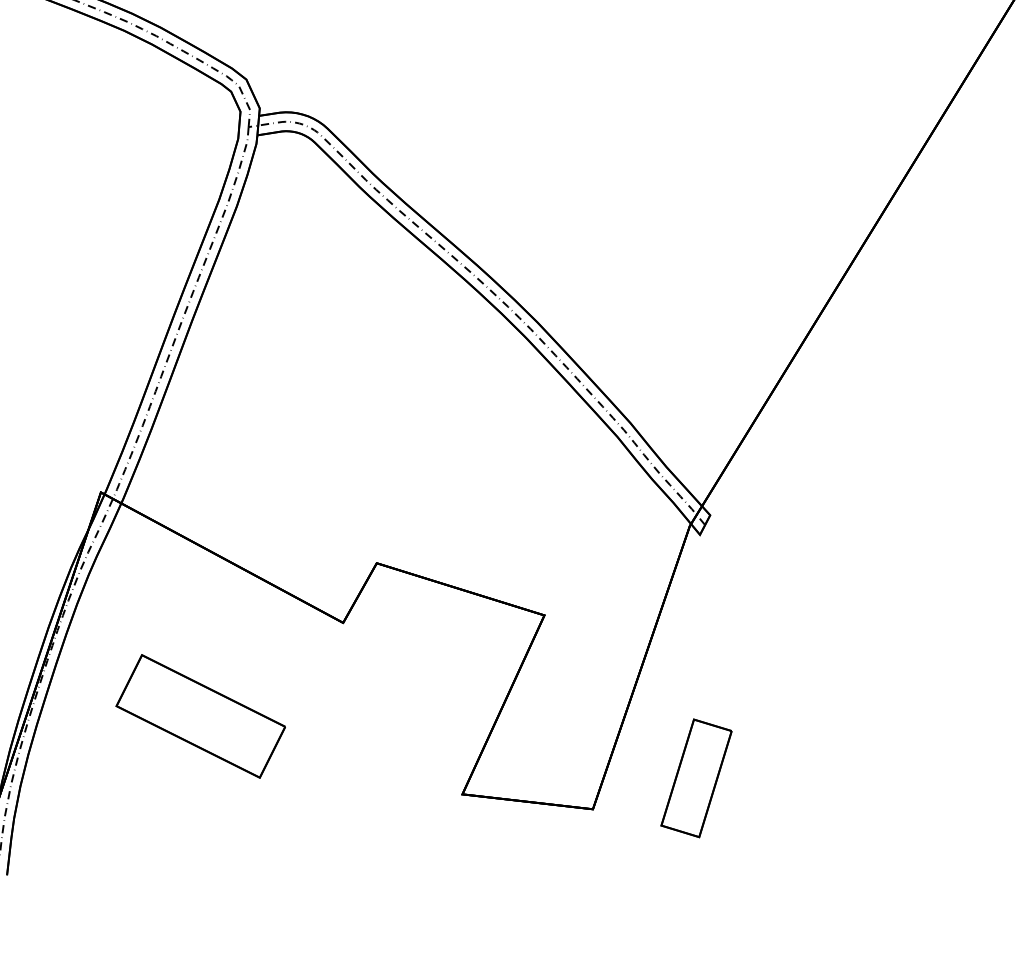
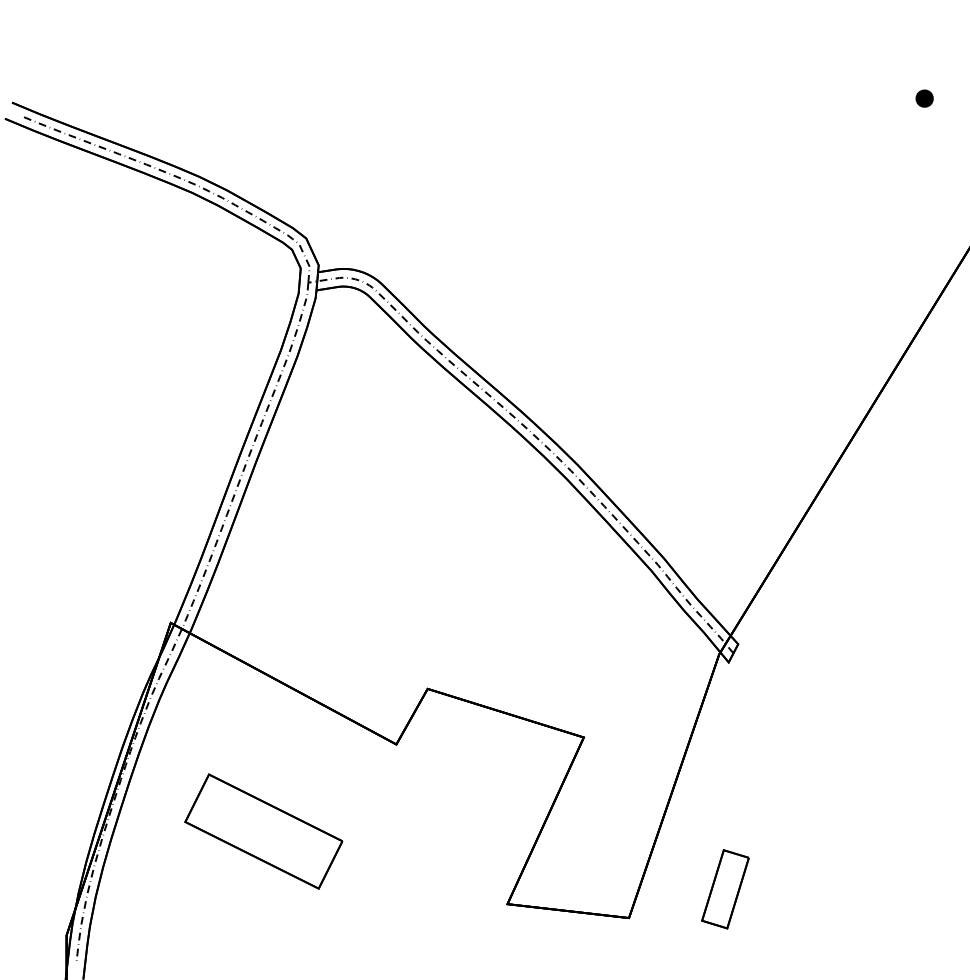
part: (696, 778) -> (725, 889), size x0.71

